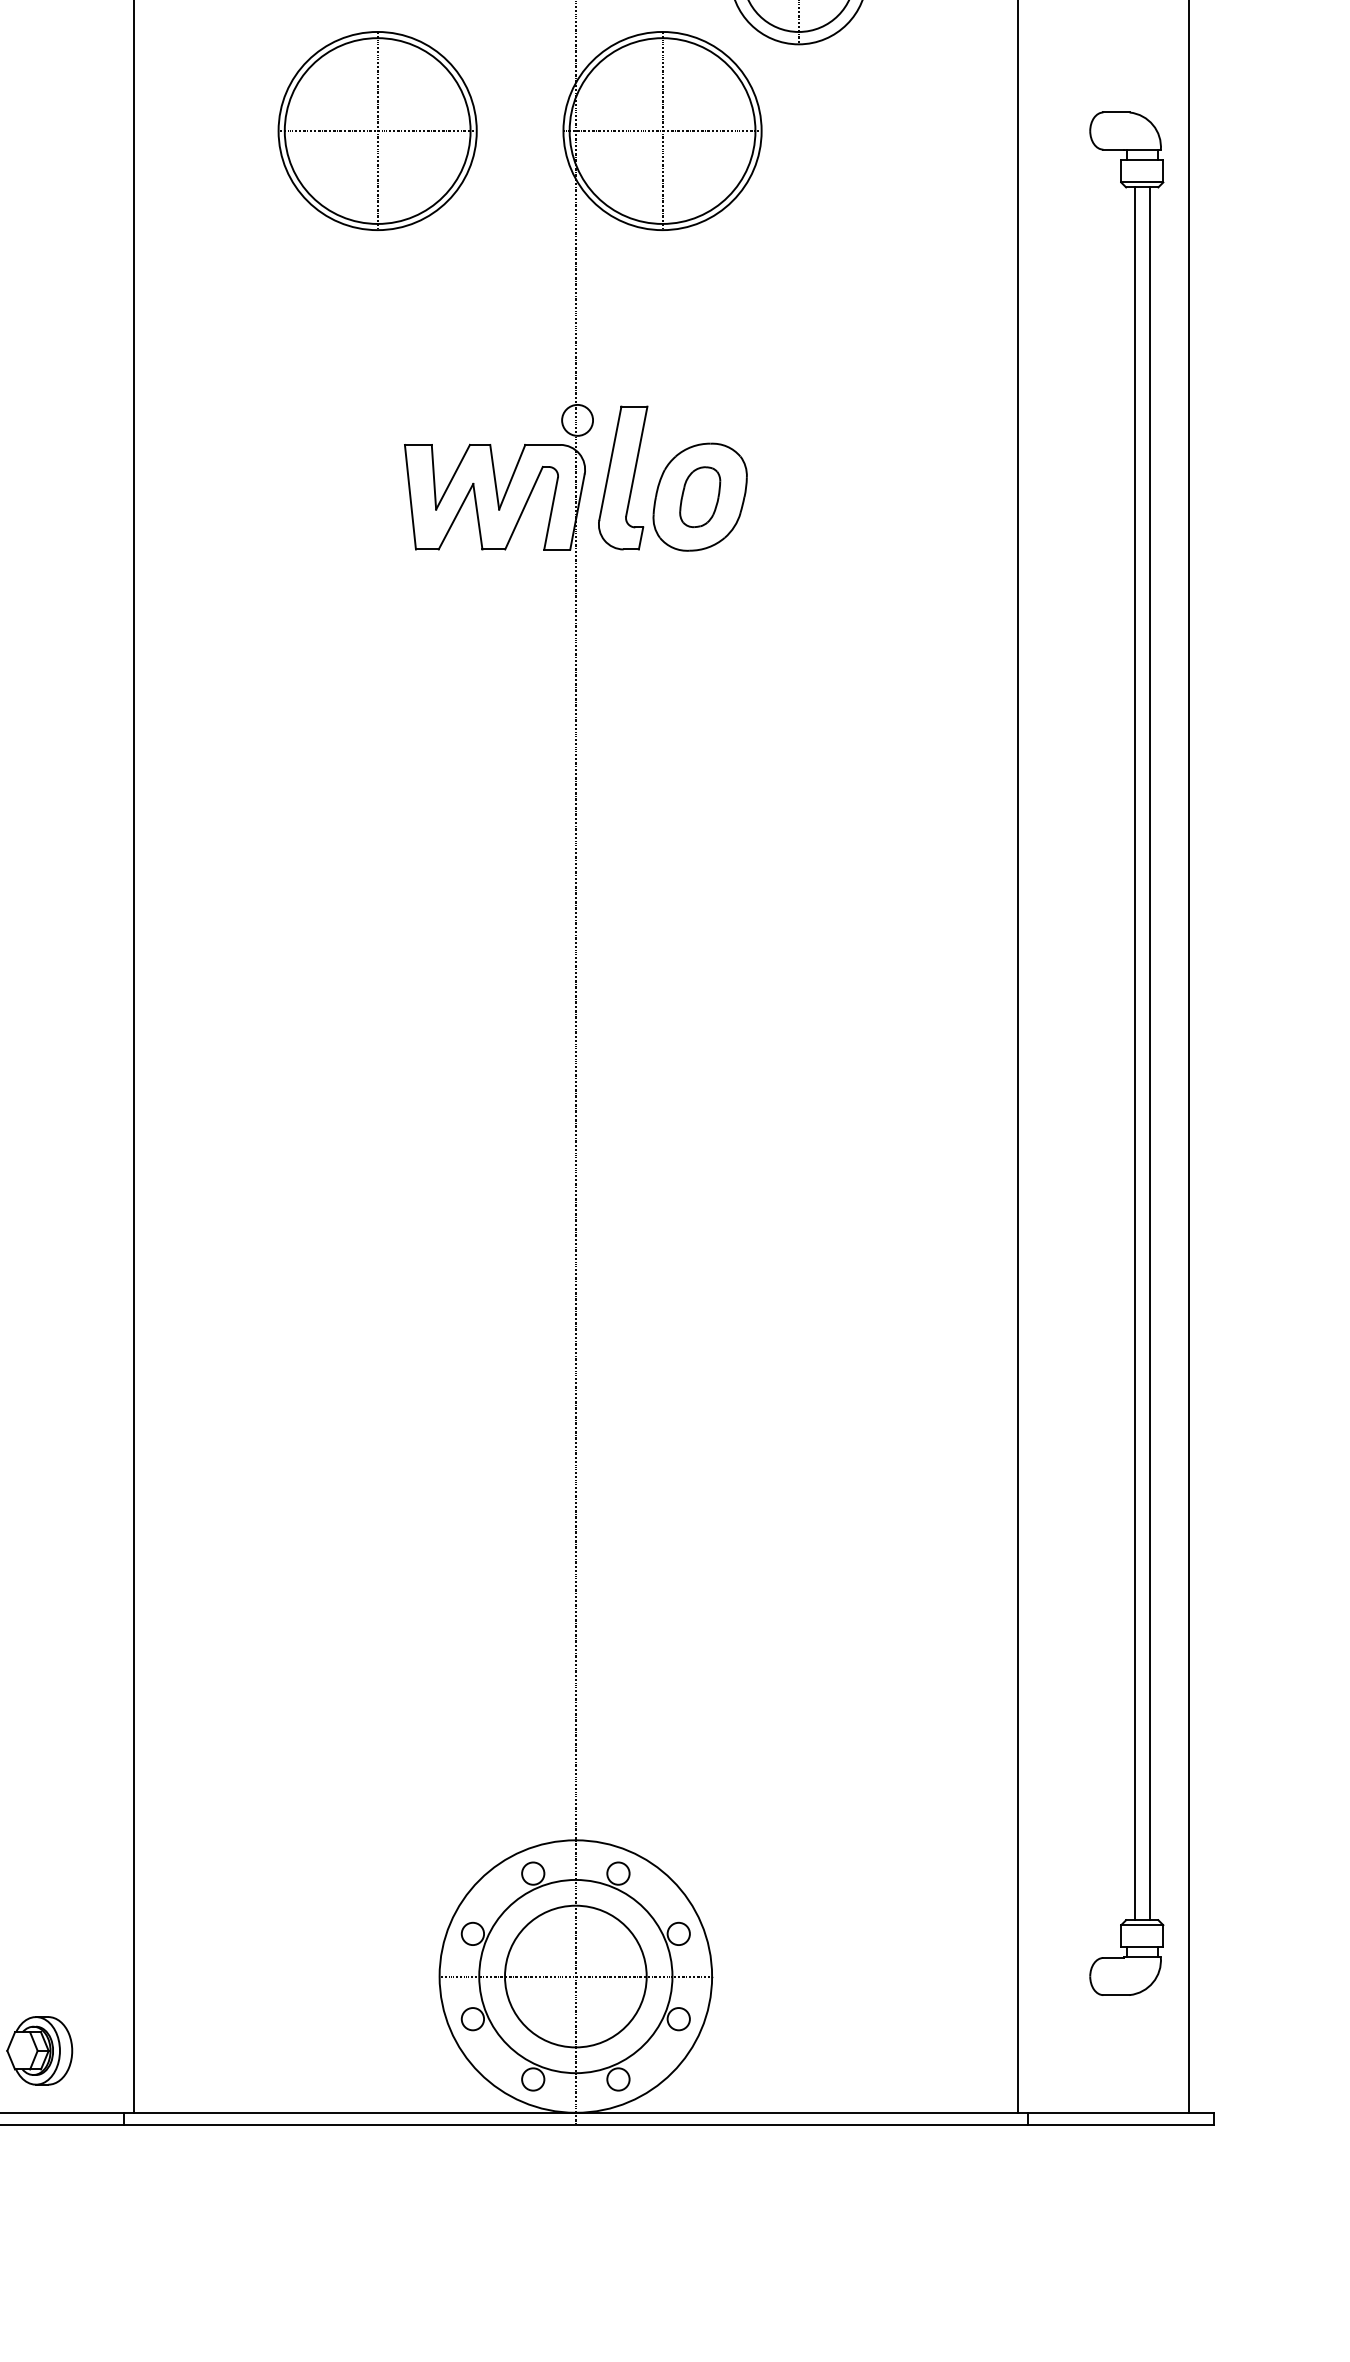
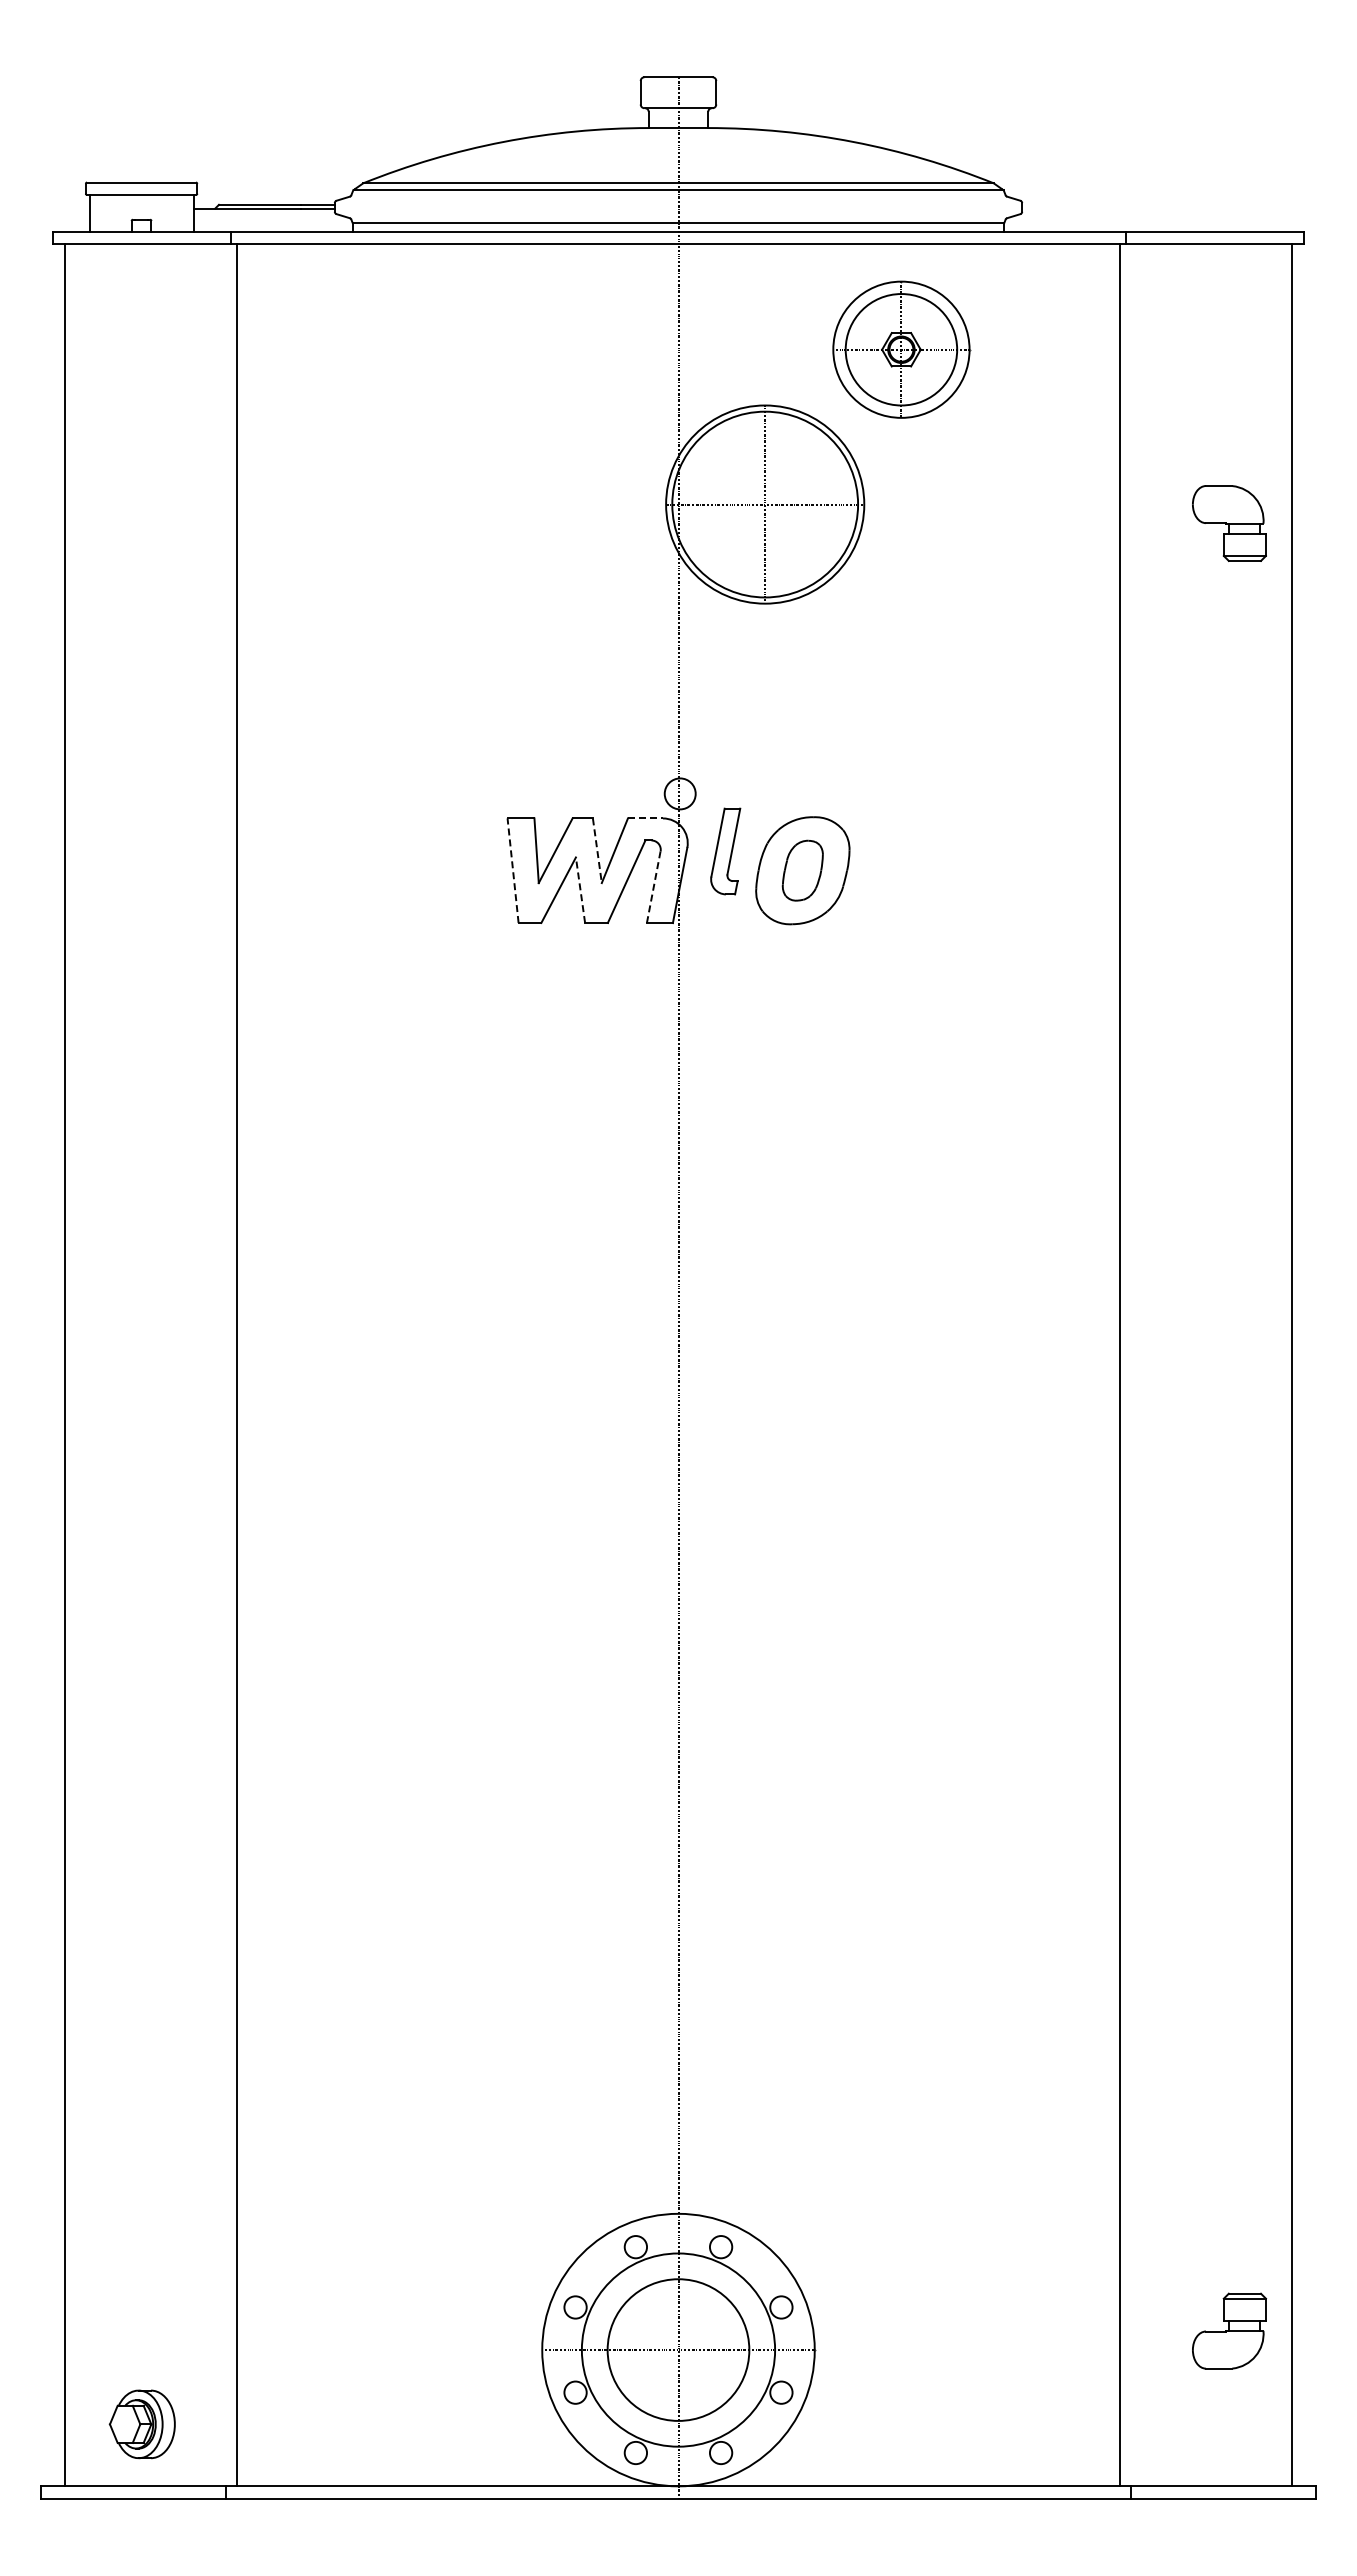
part: (377, 130) -> (480, 504), removed
line: (542, 444) -> (645, 818), solid -> dashed
line: (494, 476) -> (597, 850), solid -> dashed
part: (622, 477) -> (725, 851), size x0.6
line: (410, 496) -> (513, 870), solid -> dashed
line: (550, 512) -> (653, 886), solid -> dashed
line: (477, 515) -> (580, 889), solid -> dashed
line: (1134, 1052) -> (1237, 1426), removed
line: (1149, 1052) -> (1252, 1426), removed

